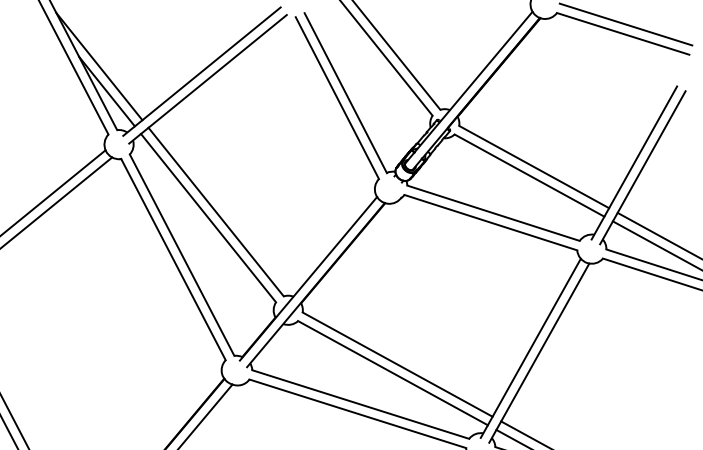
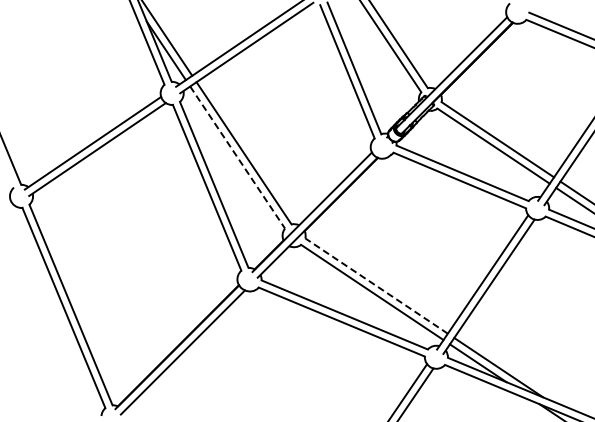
line: (208, 218) -> (237, 157), solid -> dashed
line: (397, 365) -> (376, 286), solid -> dashed

